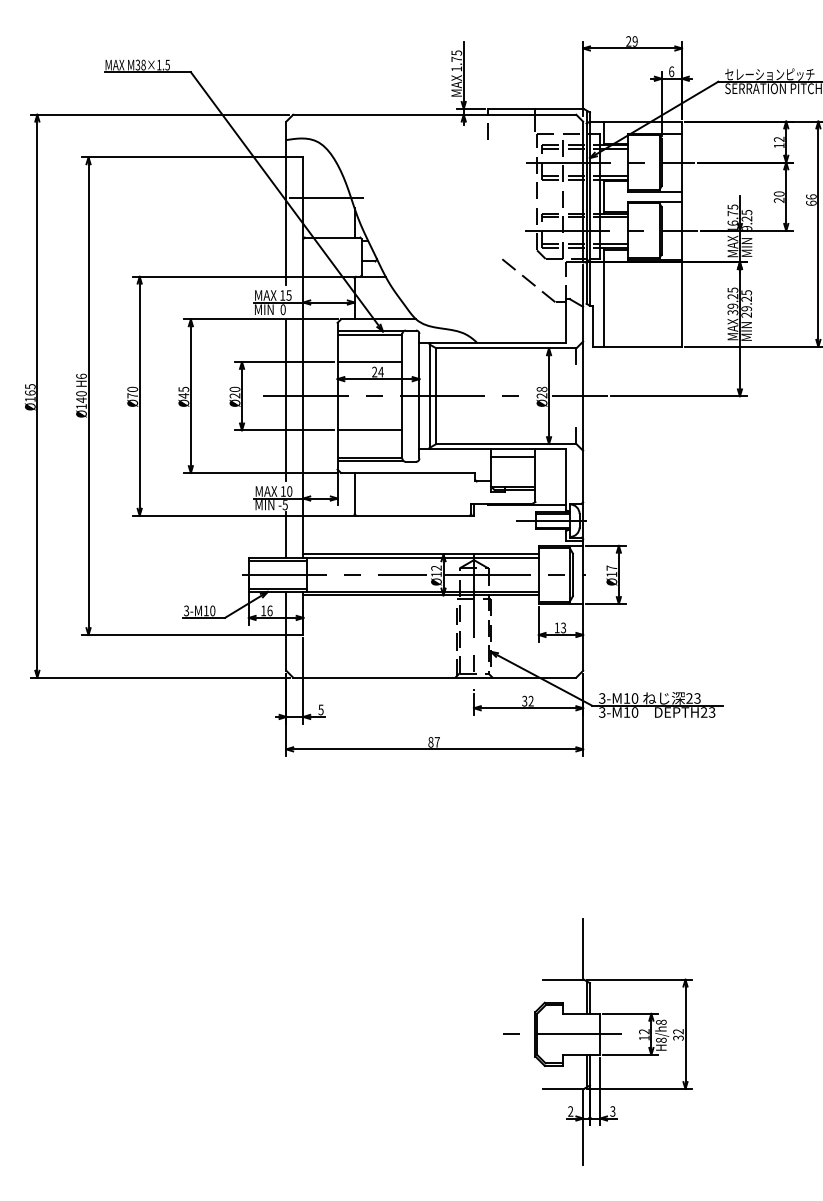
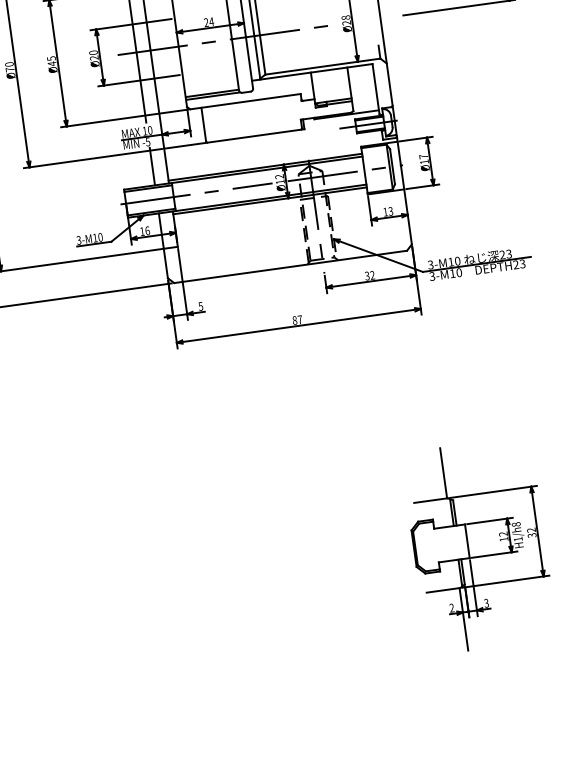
line: (369, 362) -> (201, 15), removed
line: (580, 396) -> (378, 19), removed
line: (369, 430) -> (208, 71), removed
line: (513, 456) -> (330, 76), removed
line: (561, 1034) -> (435, 545), removed
text: (661, 1039) -> (518, 538), H8/h8 -> H1/h8

